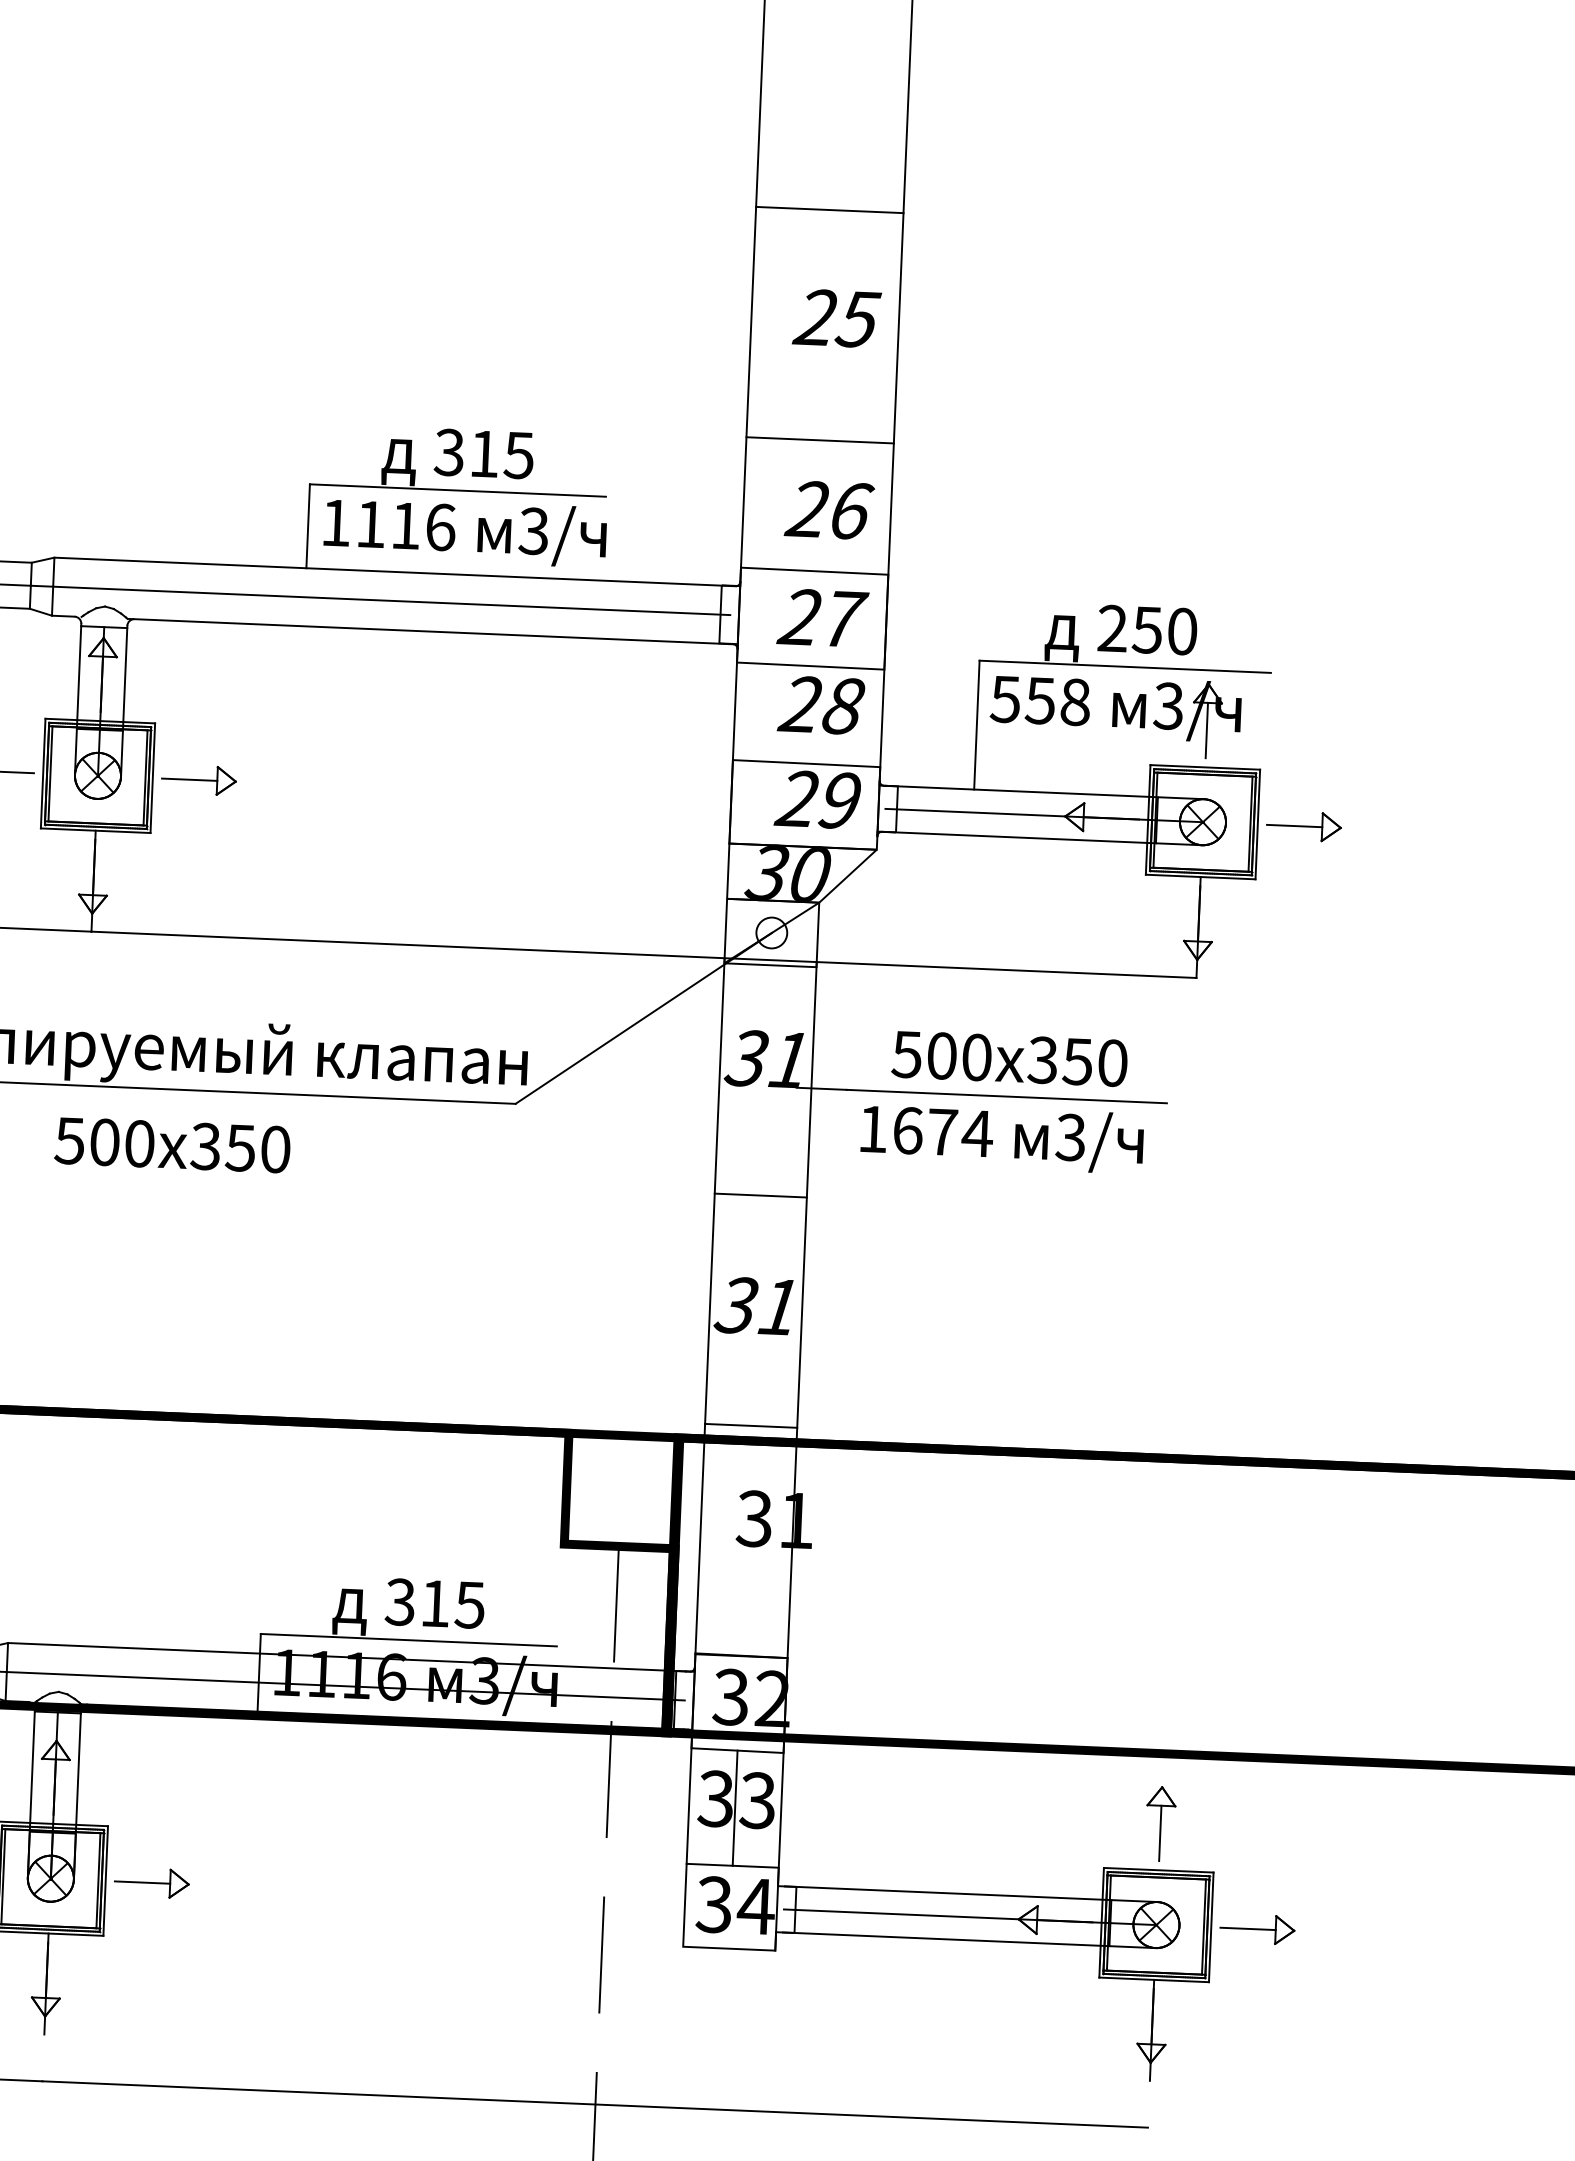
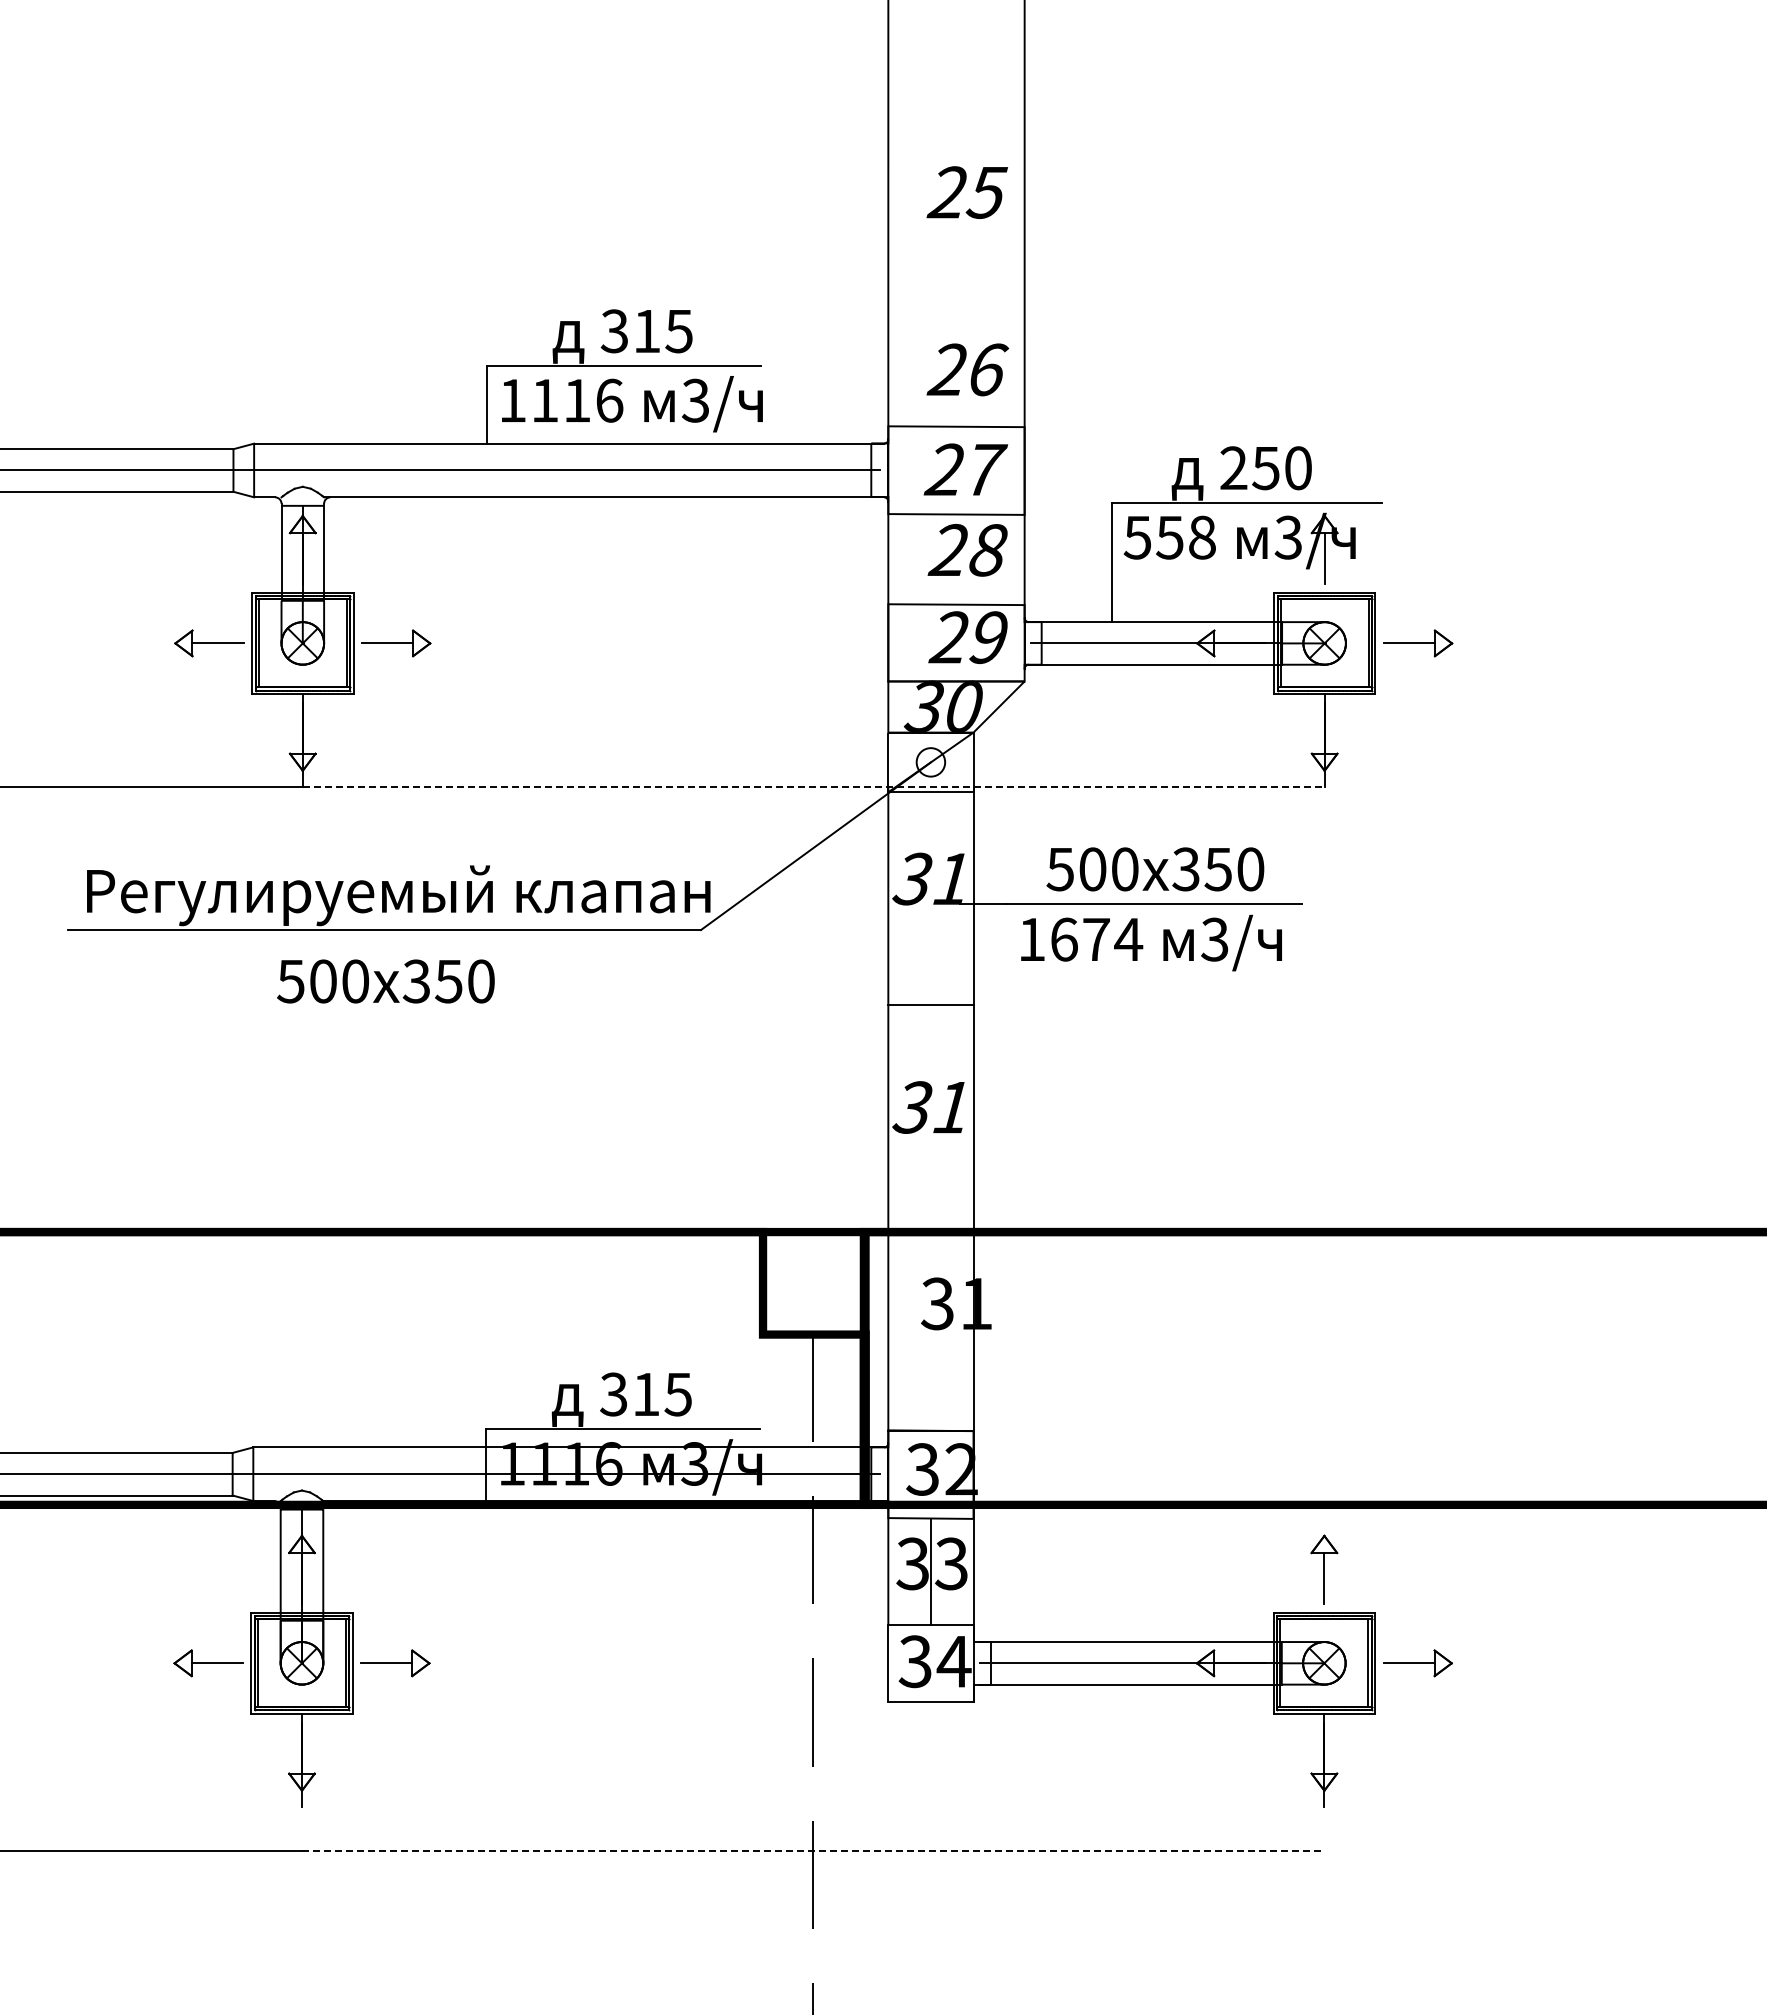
line: (829, 209) -> (956, 92), removed
line: (820, 440) -> (956, 305), removed
line: (643, 954) -> (813, 787), solid -> dashed
line: (750, 1426) -> (930, 1218), removed
line: (595, 2104) -> (813, 1850), solid -> dashed

